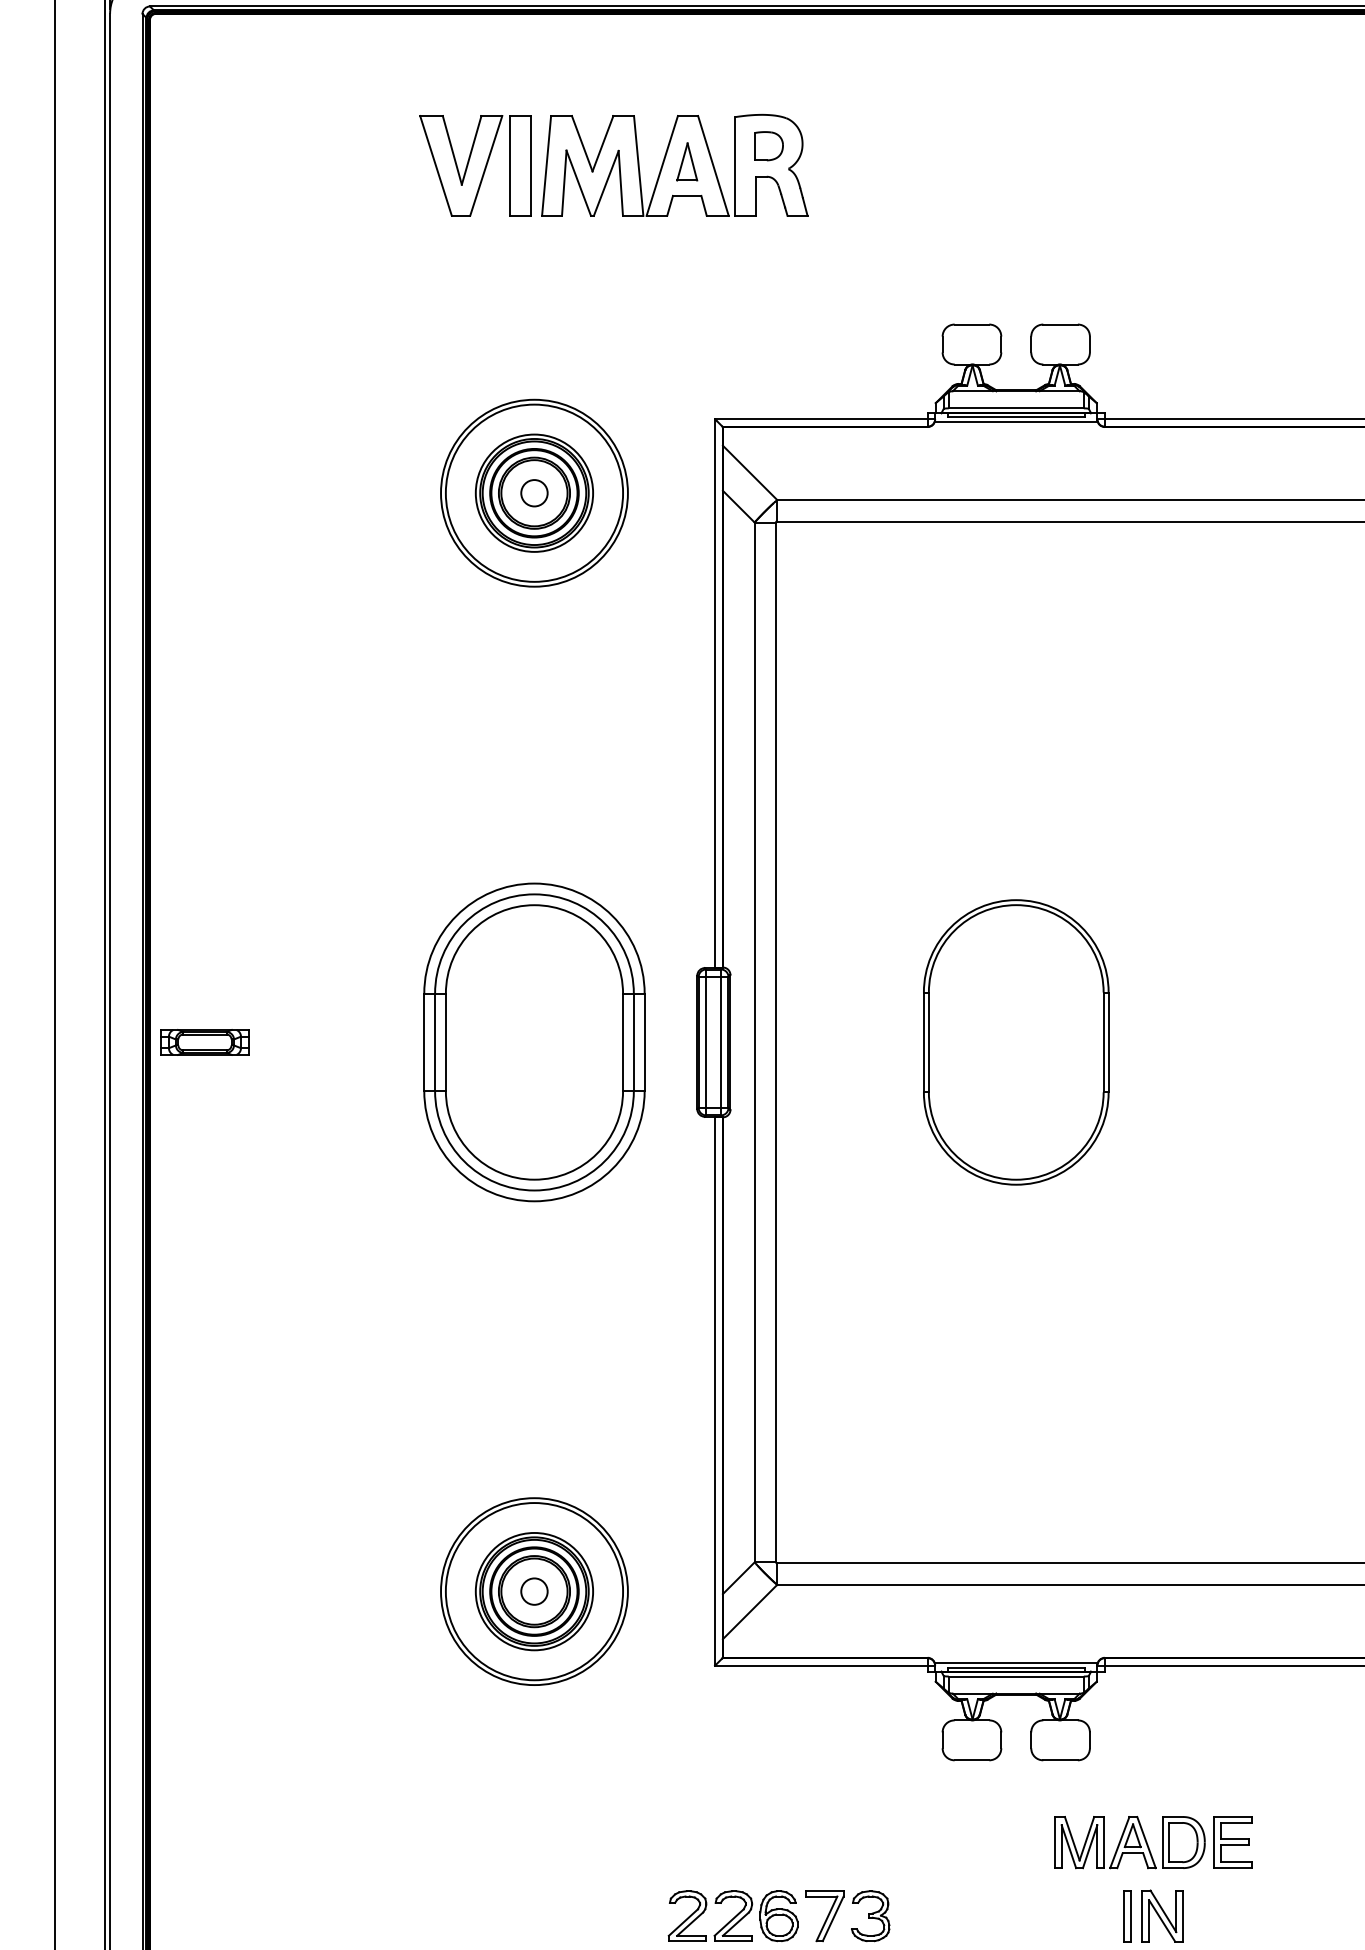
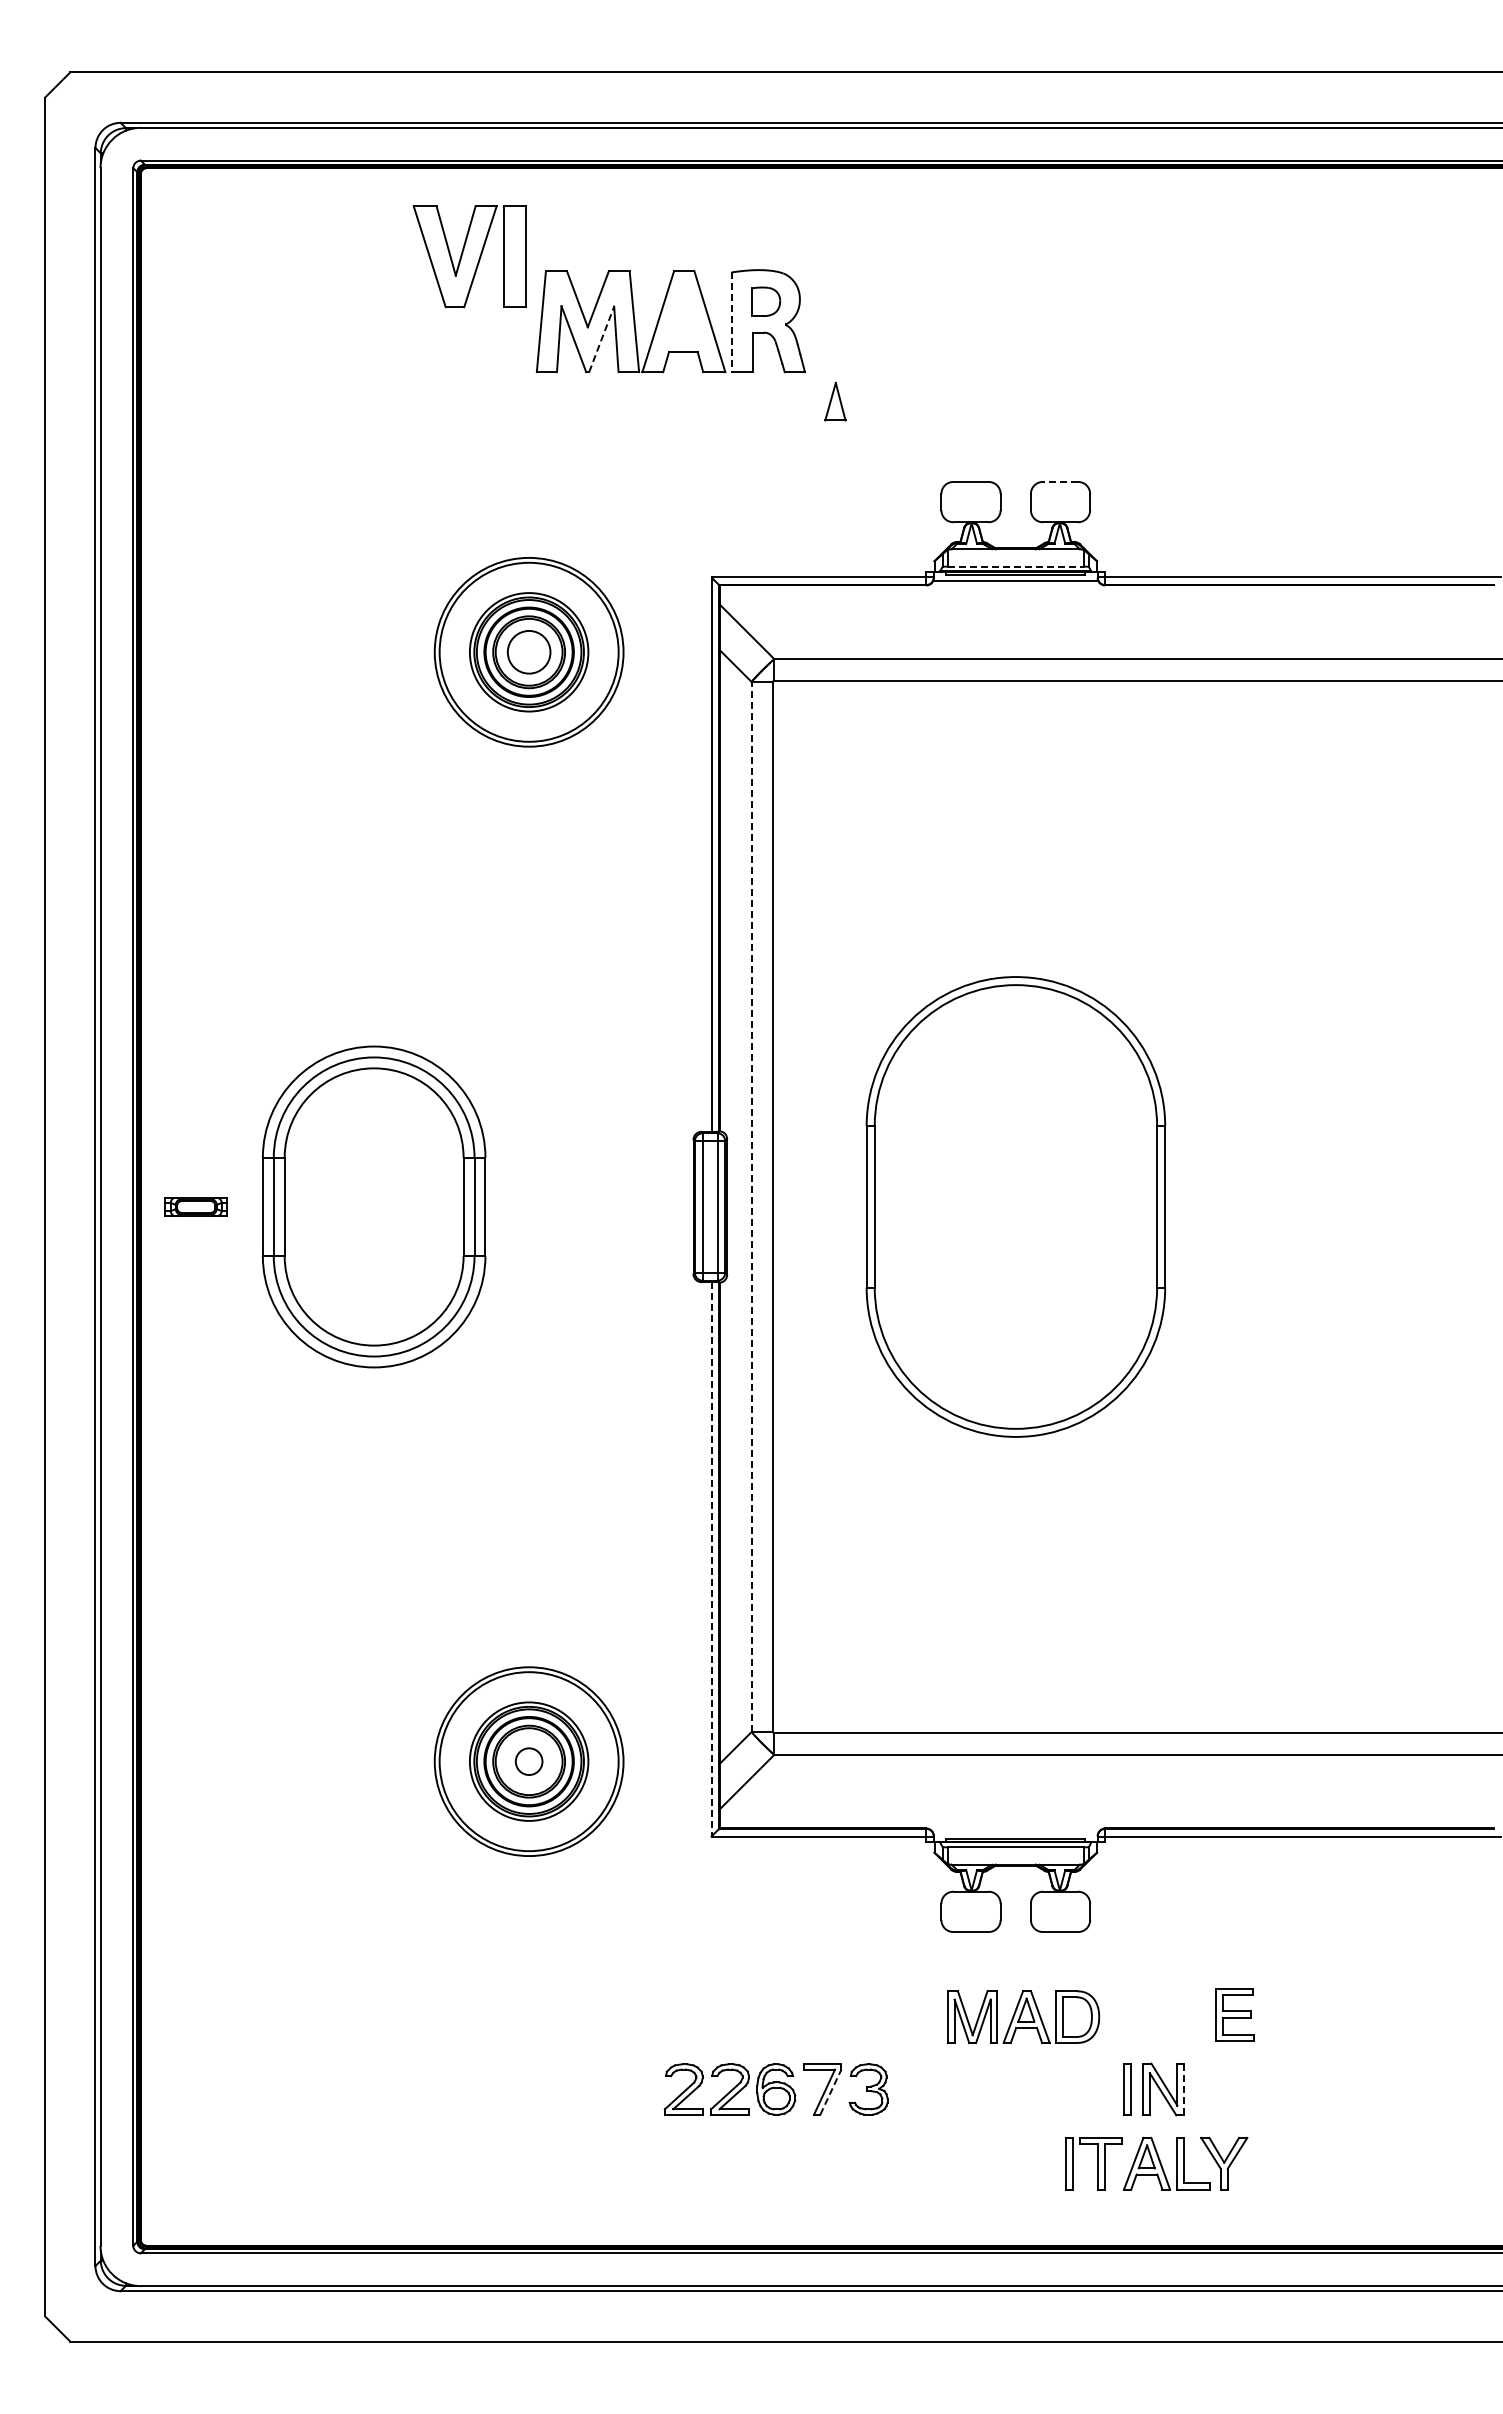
part: (687, 161) -> (835, 401), moved
part: (475, 165) -> (469, 256), moved
line: (734, 166) -> (731, 322), solid -> dashed
line: (606, 182) -> (601, 338), solid -> dashed
line: (1060, 324) -> (1060, 481), solid -> dashed
line: (1016, 408) -> (1016, 566), solid -> dashed
circle: (533, 492) -> (528, 651), size x1.6
part: (204, 1041) -> (195, 1206), size x0.7
part: (534, 1041) -> (374, 1206), moved
line: (754, 1041) -> (751, 1206), solid -> dashed
part: (1016, 1041) -> (1015, 1206), size x1.6
line: (715, 1391) -> (711, 1559), solid -> dashed
line: (1016, 1662) -> (1015, 1833), removed
part: (1129, 1841) -> (1023, 2016), moved
line: (1183, 1916) -> (1184, 2089), solid -> dashed
line: (832, 1919) -> (830, 2092), solid -> dashed

